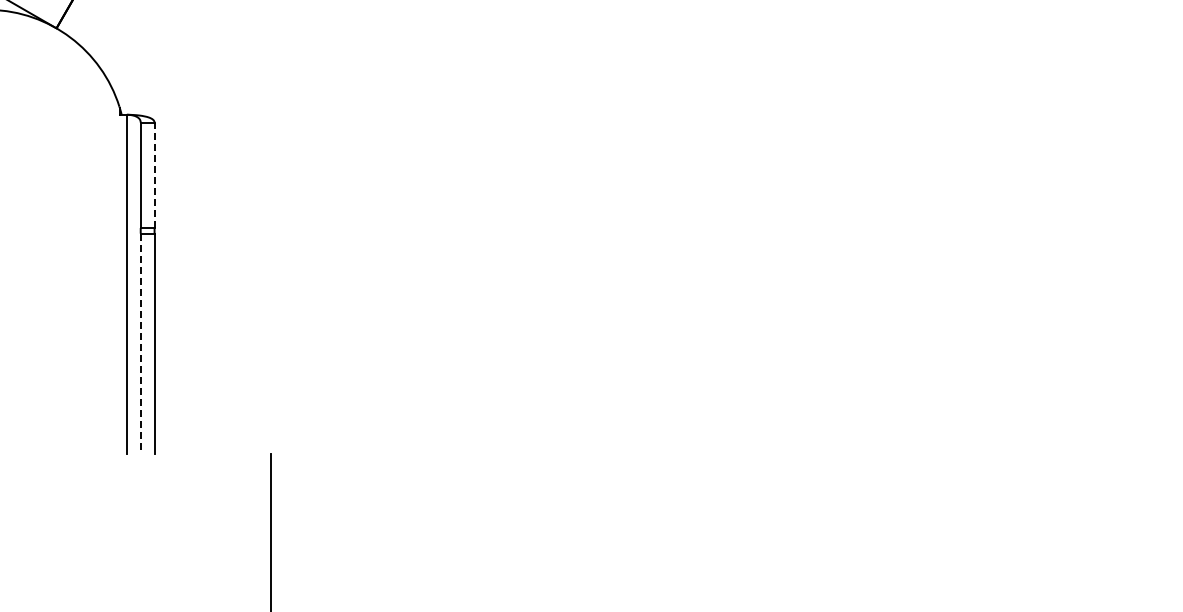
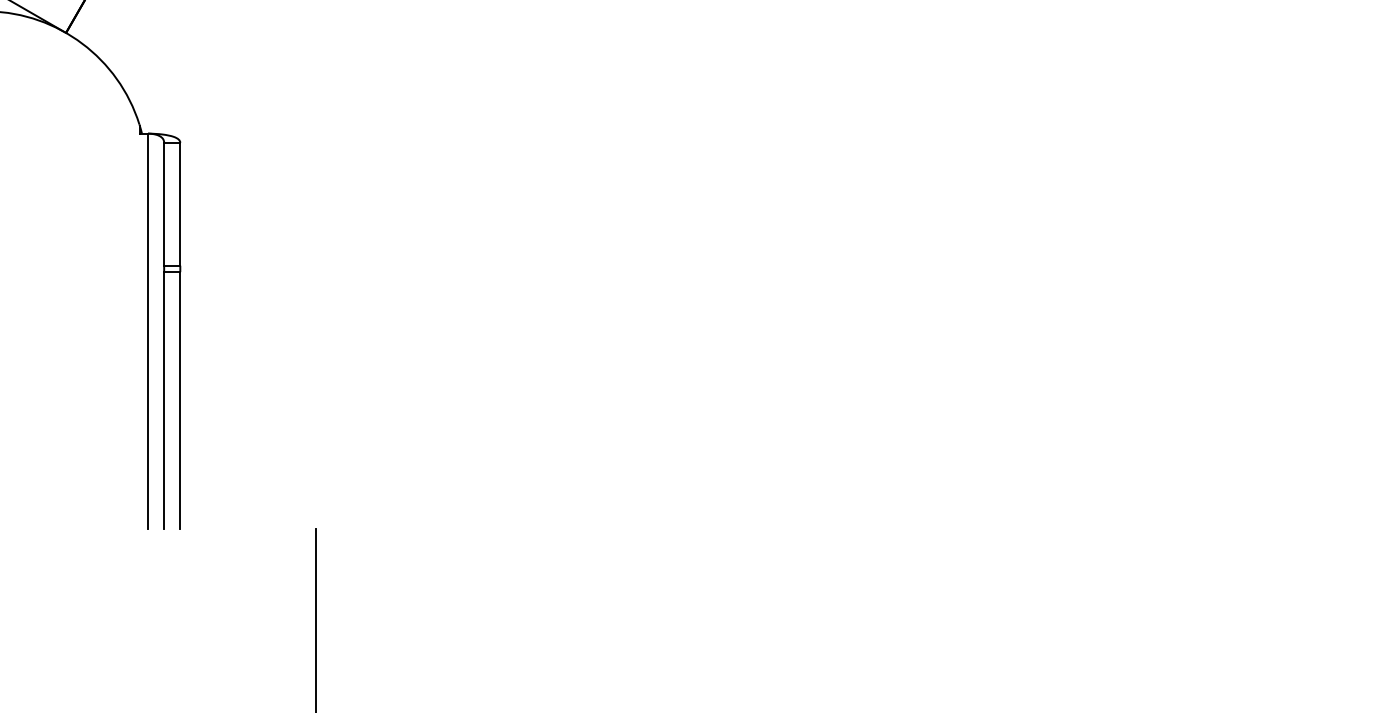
line: (154, 175) -> (180, 204), dashed -> solid
line: (140, 344) -> (163, 401), dashed -> solid

